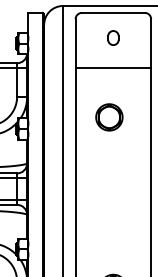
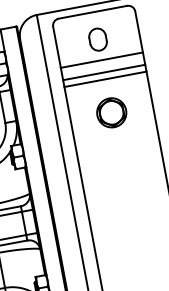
part: (113, 37) -> (98, 39), size x1.43
line: (113, 56) -> (101, 59), added
line: (113, 74) -> (105, 79), added
part: (109, 117) -> (111, 112), moved

